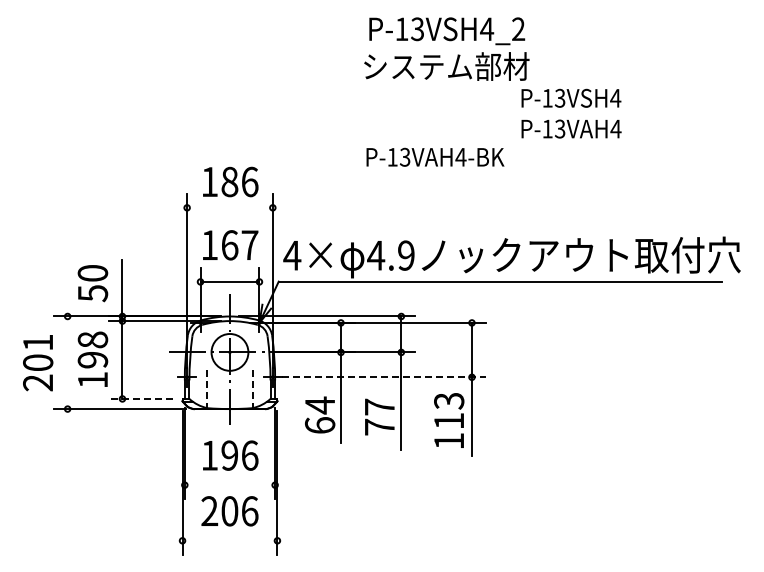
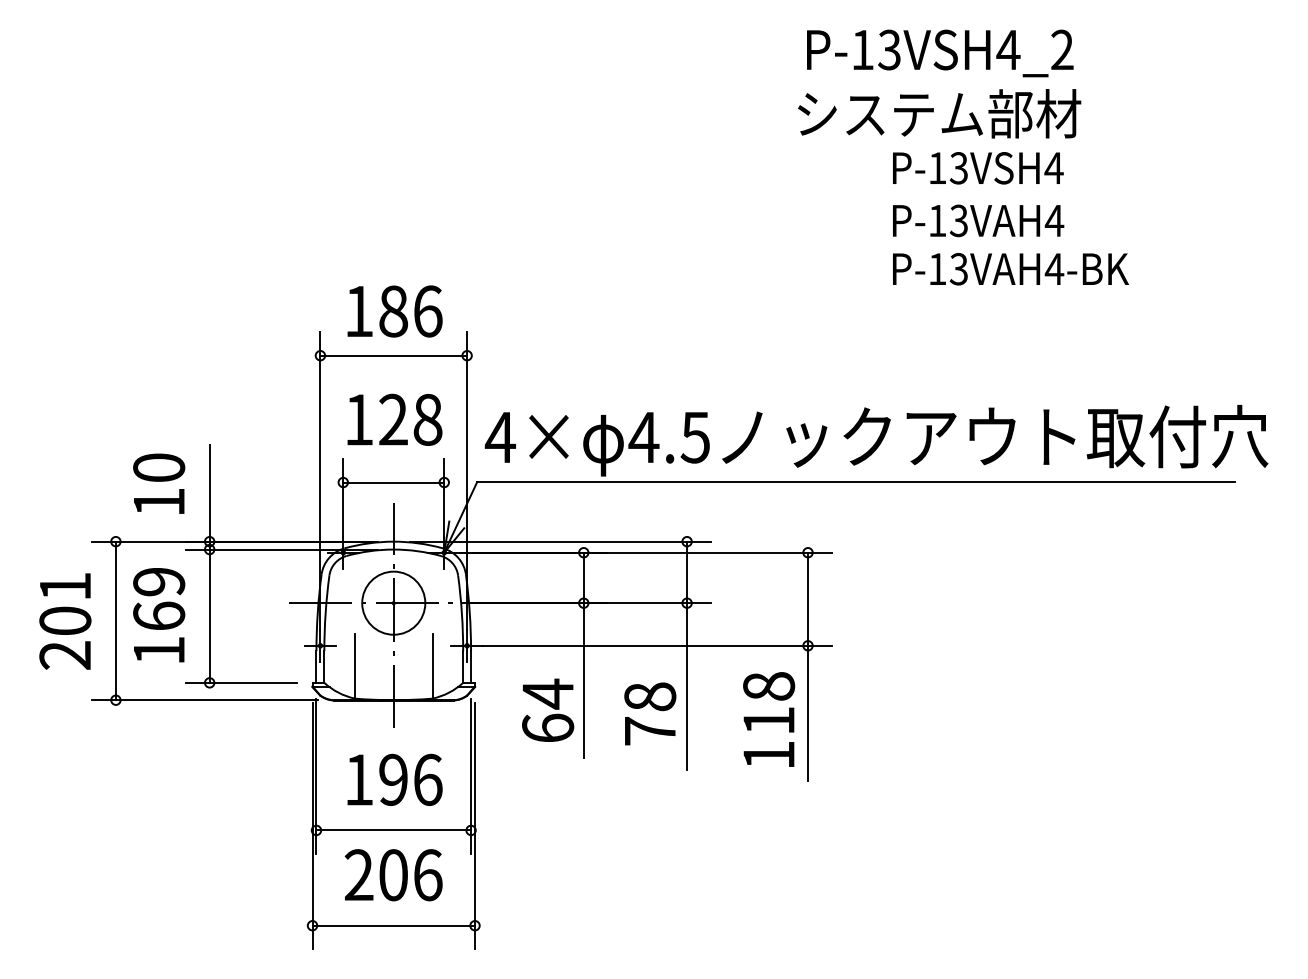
text: (446, 48) -> (939, 82), moved
text: (435, 156) -> (1010, 267), moved
line: (229, 207) -> (392, 355), added
text: (239, 245) -> (410, 420), 167 -> 128
text: (405, 255) -> (694, 437), 4.9 -> 4.5
text: (93, 293) -> (160, 502), 50 -> 10
text: (92, 349) -> (158, 598), 198 -> 169
line: (67, 362) -> (115, 620), added
line: (383, 377) -> (656, 646), dashed -> solid
line: (207, 389) -> (355, 666), dashed -> solid
line: (252, 389) -> (432, 666), dashed -> solid
line: (140, 398) -> (240, 682), dashed -> solid
text: (449, 400) -> (769, 685), 113 -> 118
text: (379, 406) -> (649, 695), 77 -> 78
line: (229, 485) -> (392, 831), added
line: (229, 540) -> (392, 925), added

